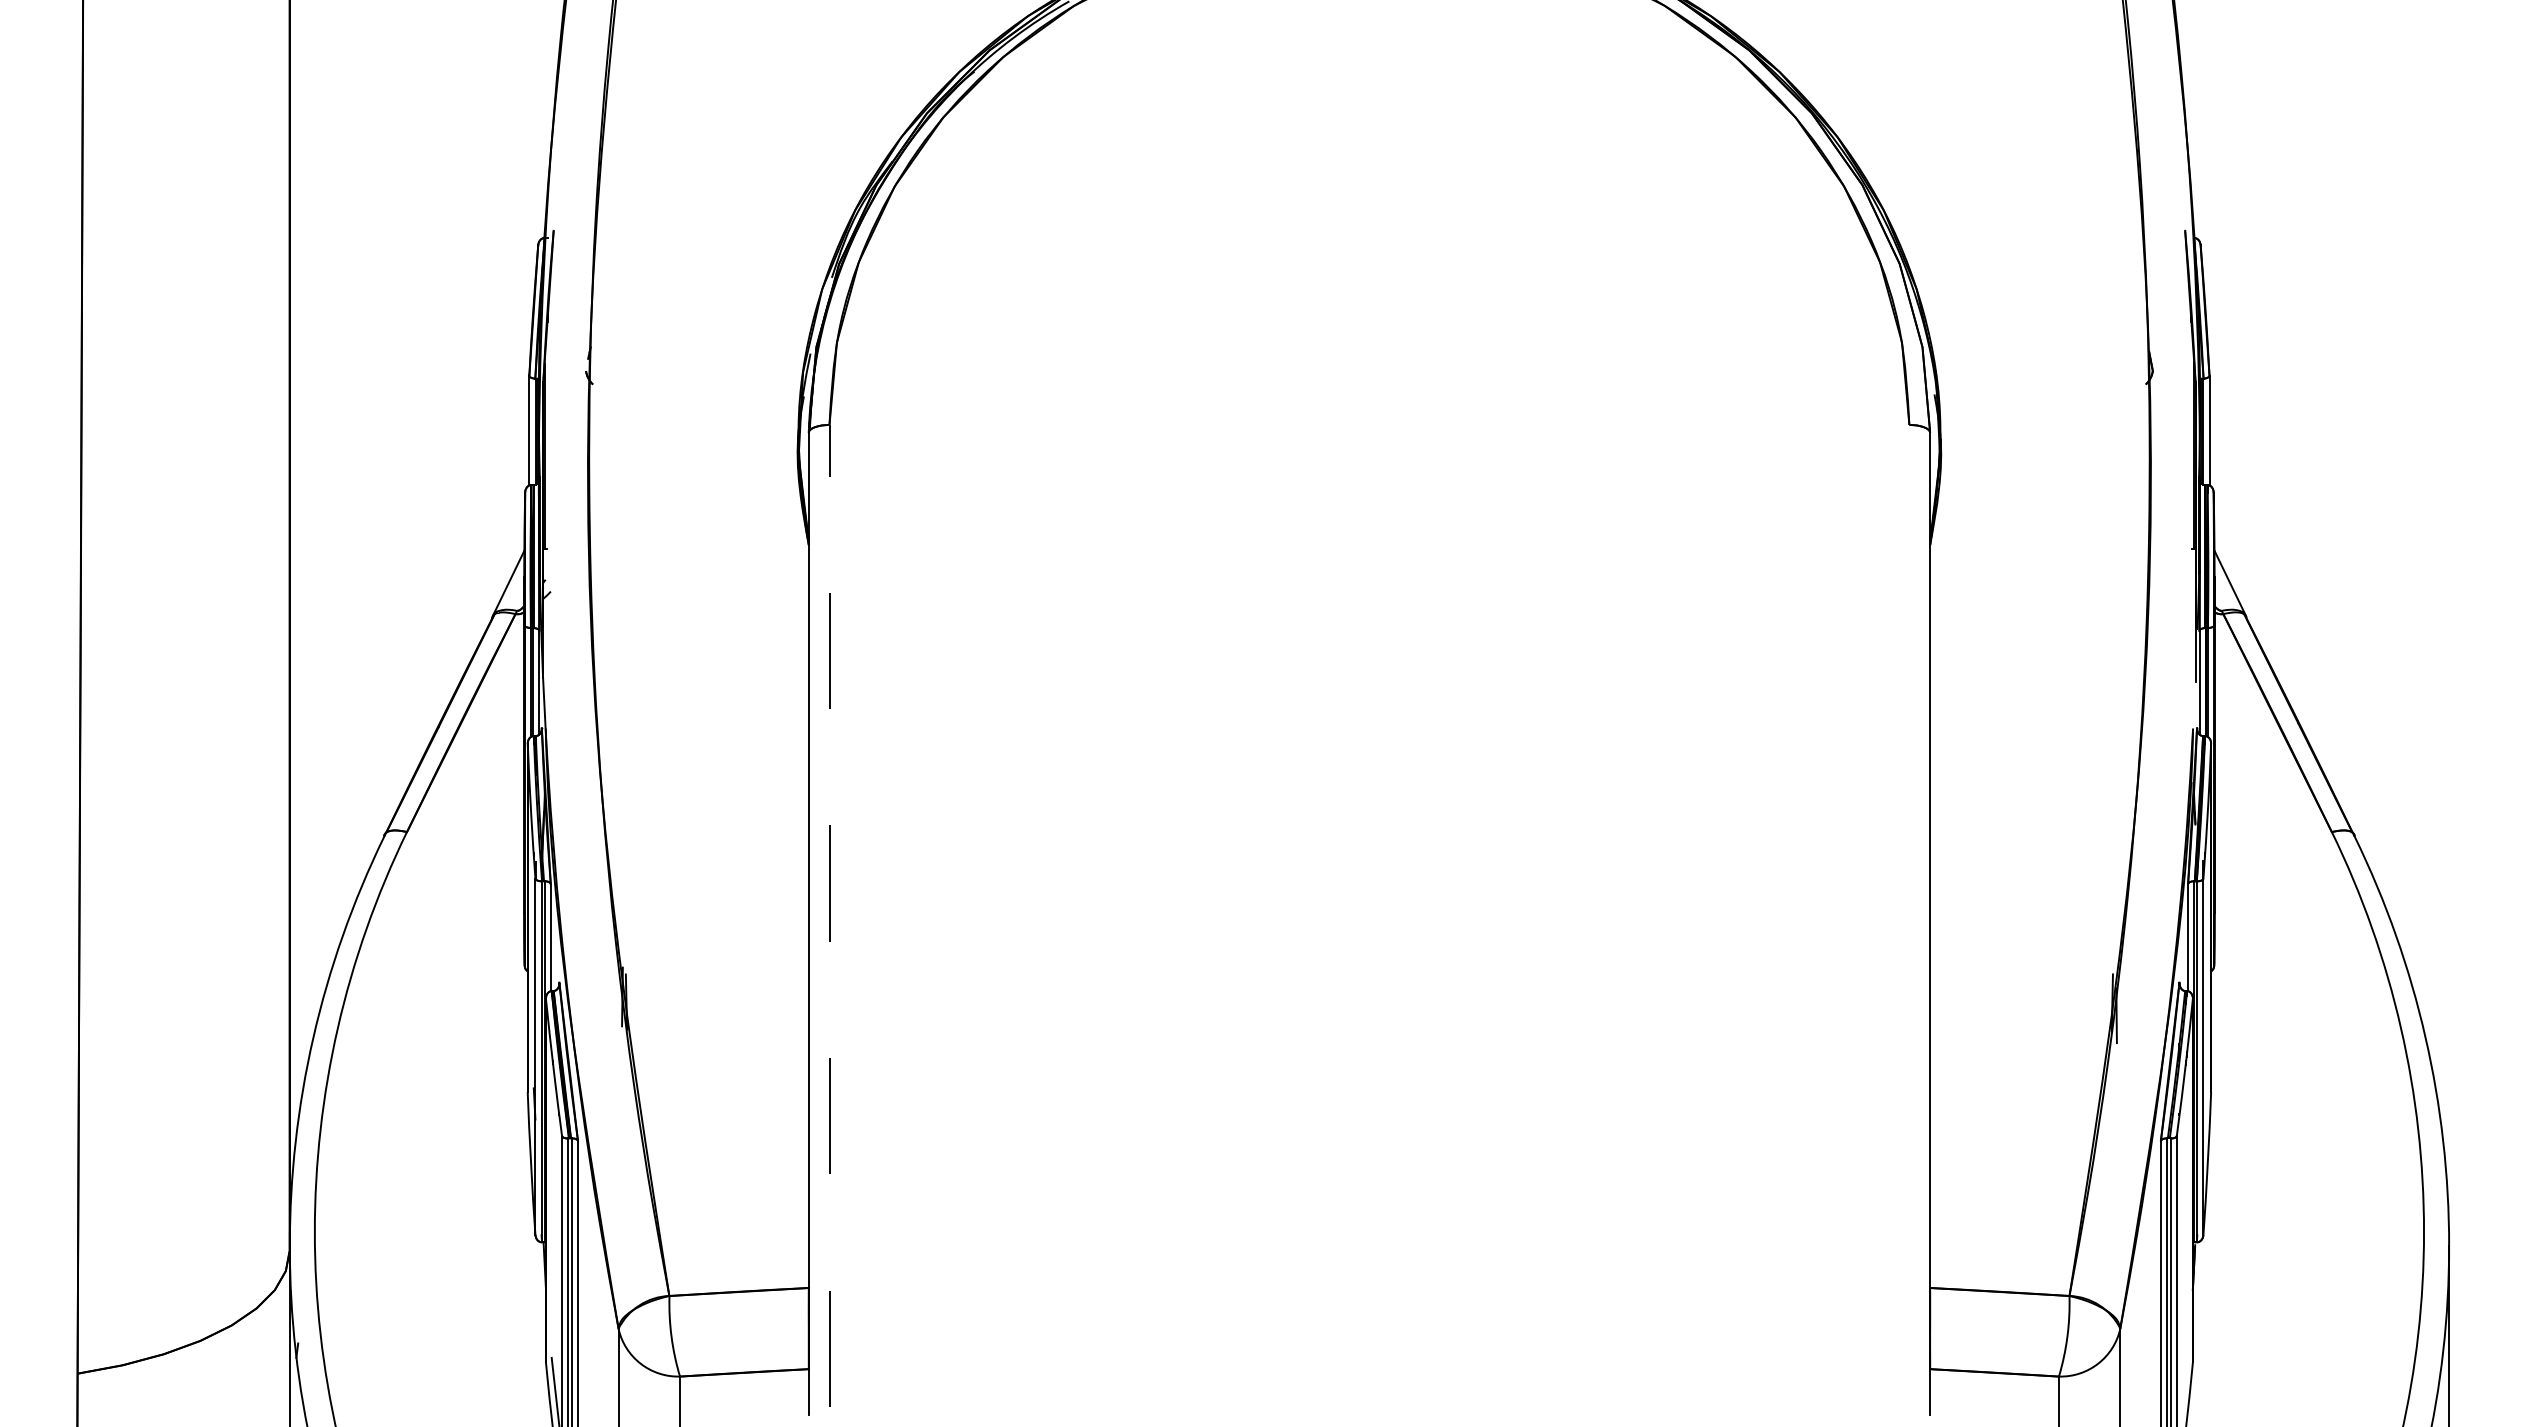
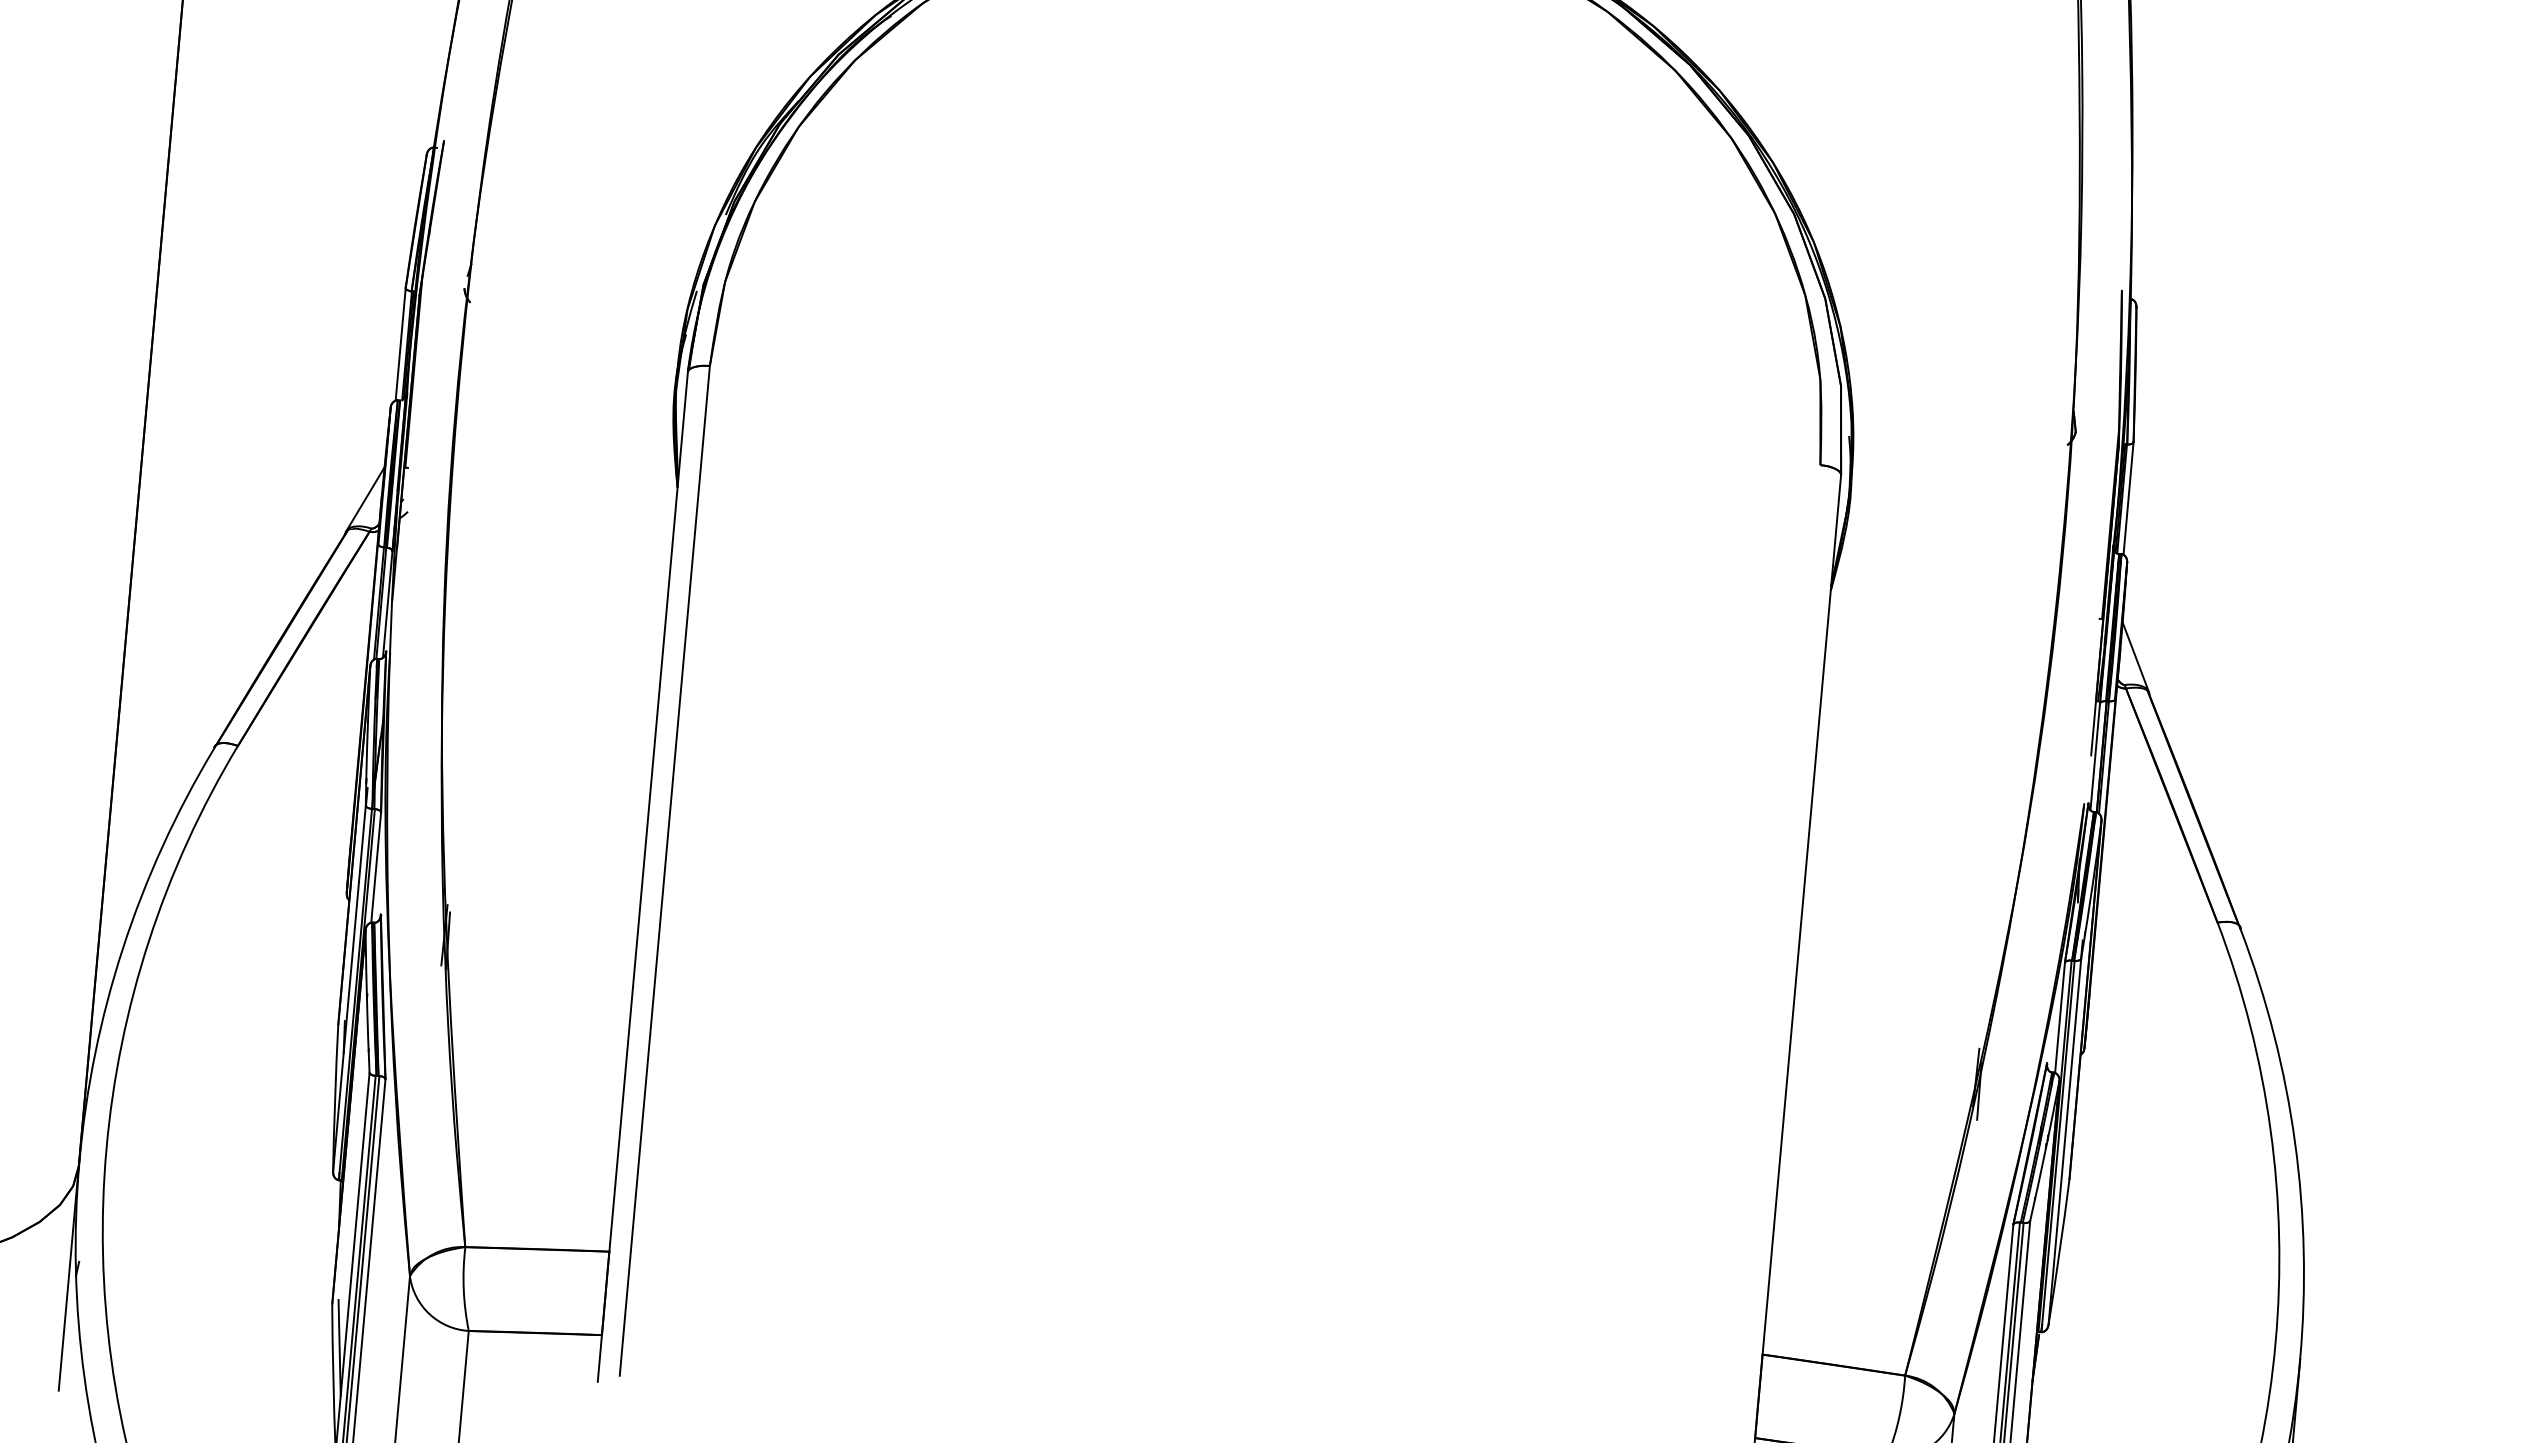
line: (829, 915) -> (664, 870), dashed -> solid

